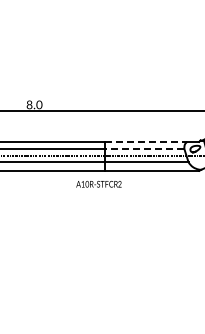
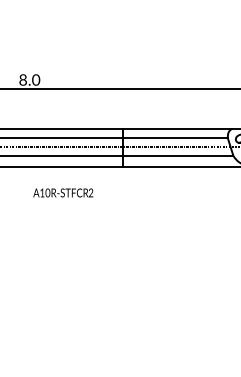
line: (146, 141) -> (177, 128), dashed -> solid
line: (144, 148) -> (175, 137), dashed -> solid
text: (98, 184) -> (62, 193), moved

